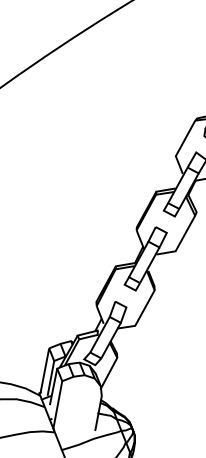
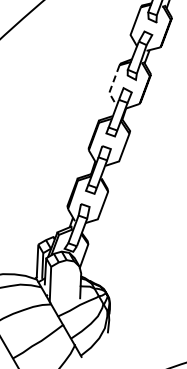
line: (180, 147) -> (111, 86), solid -> dashed

